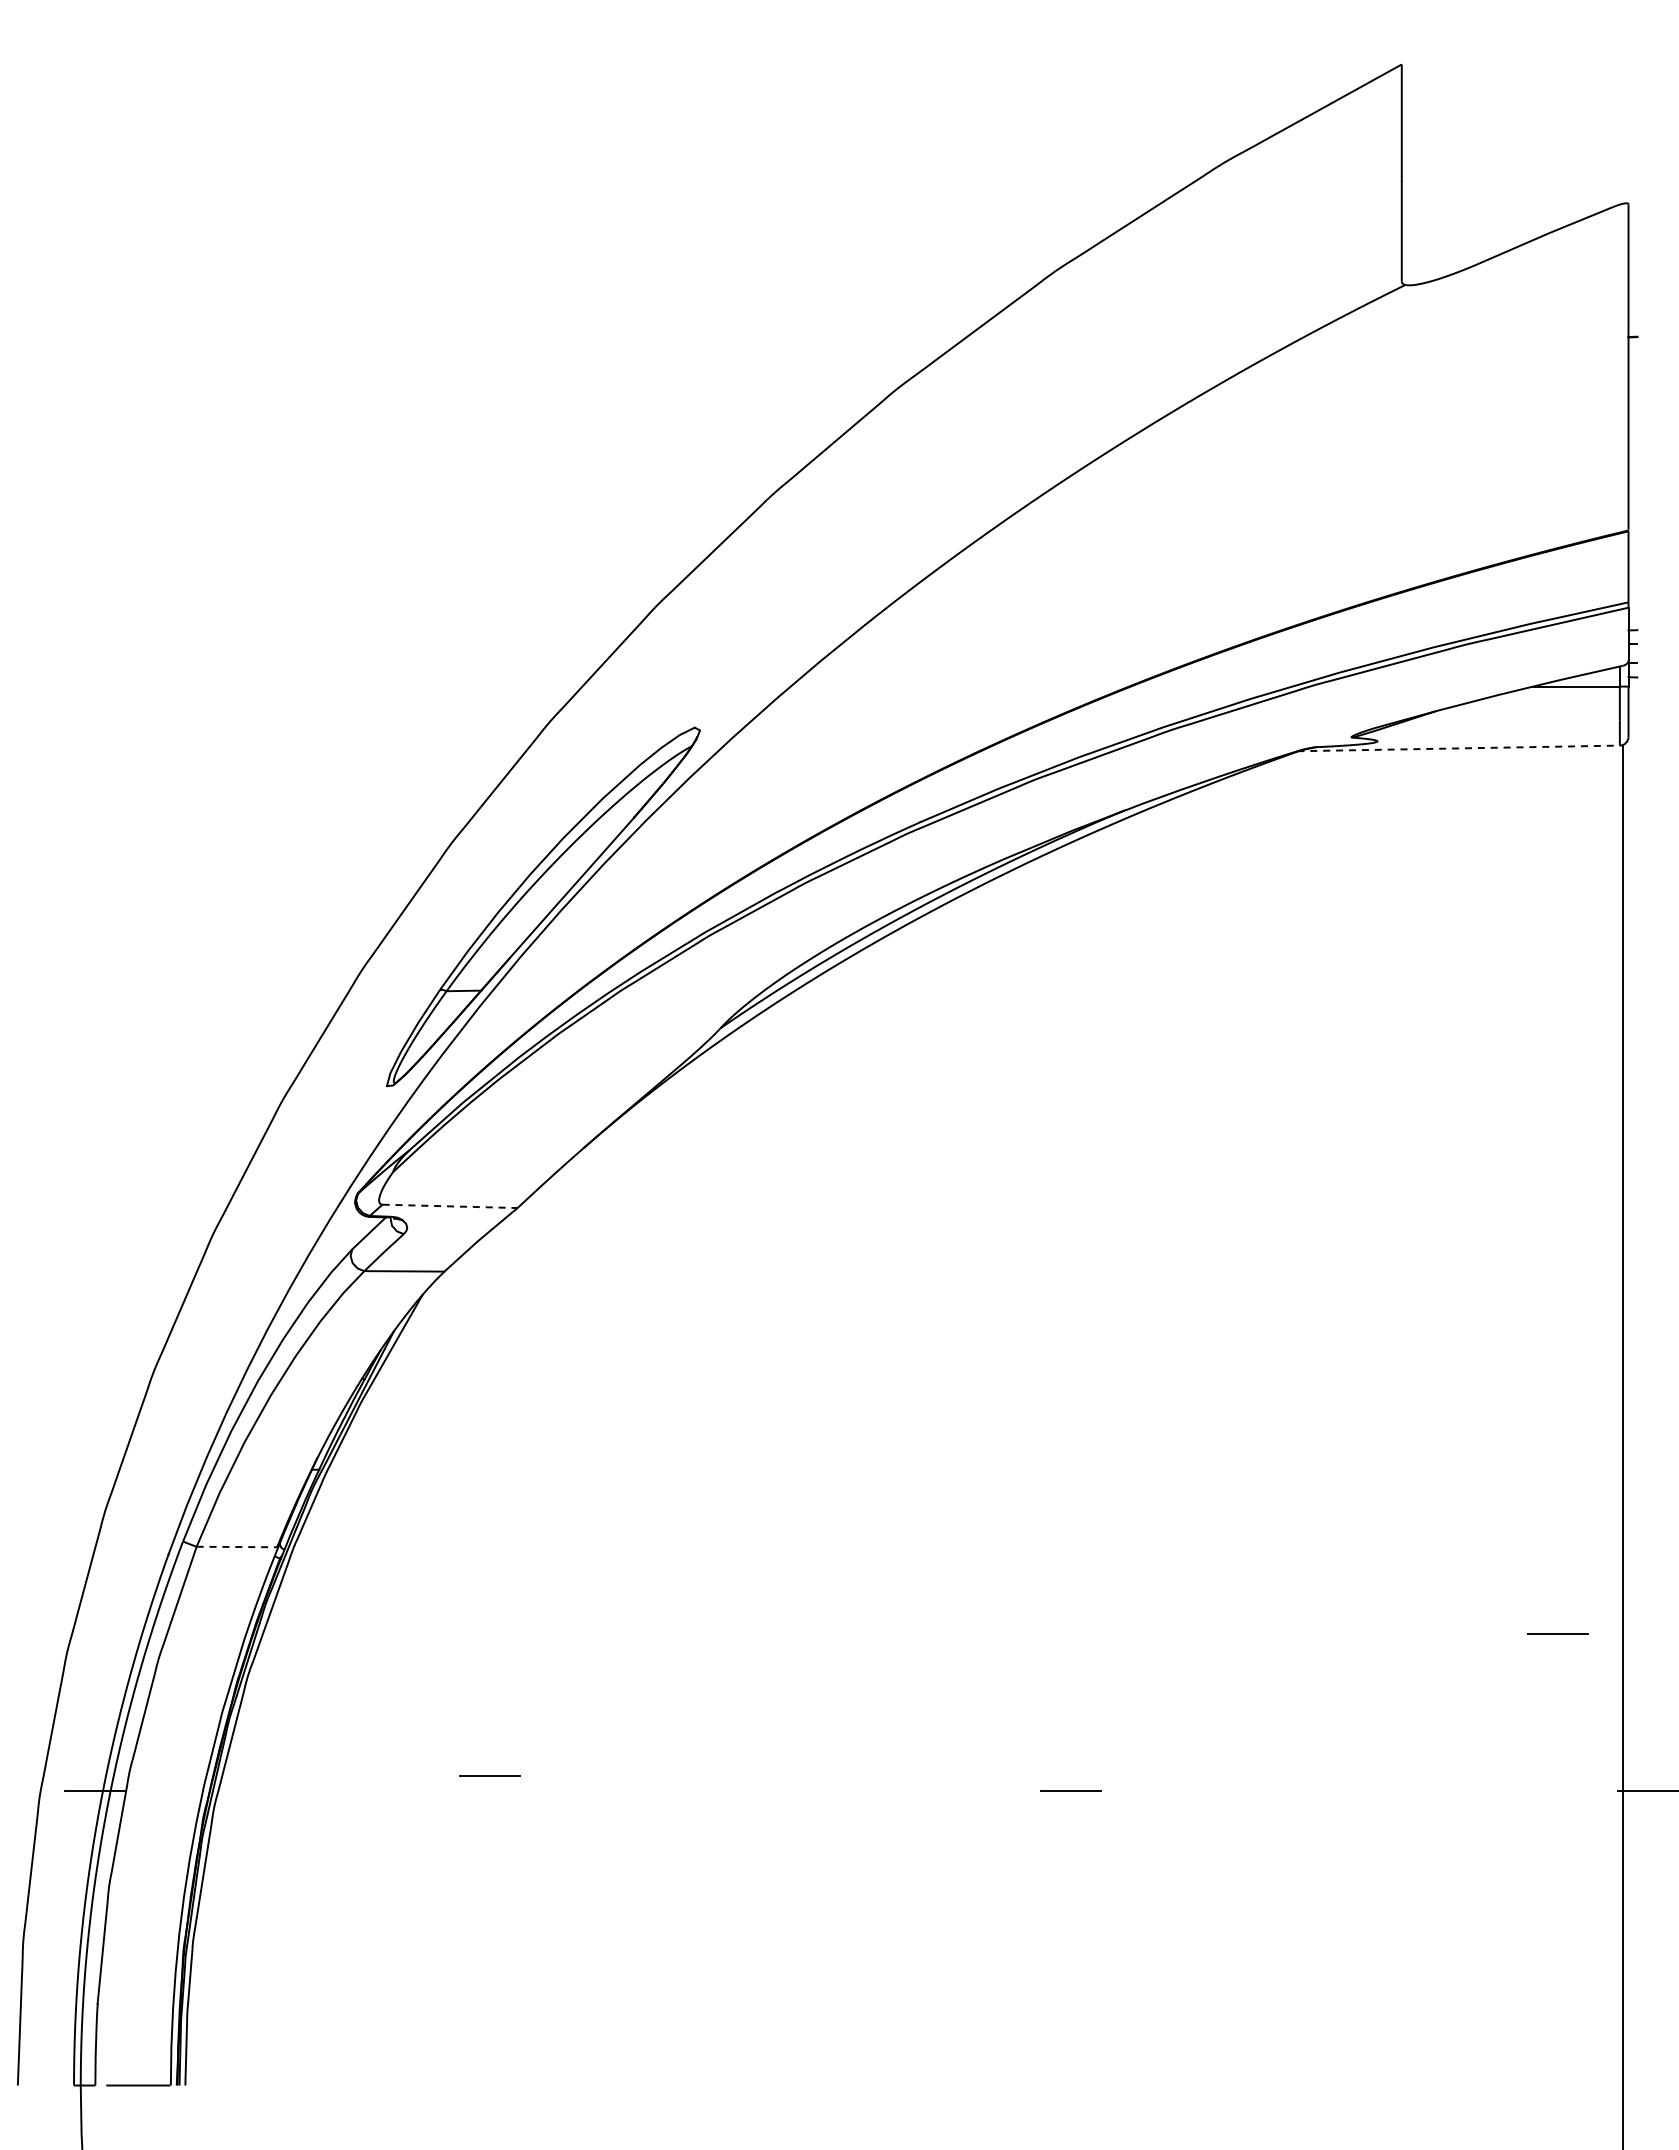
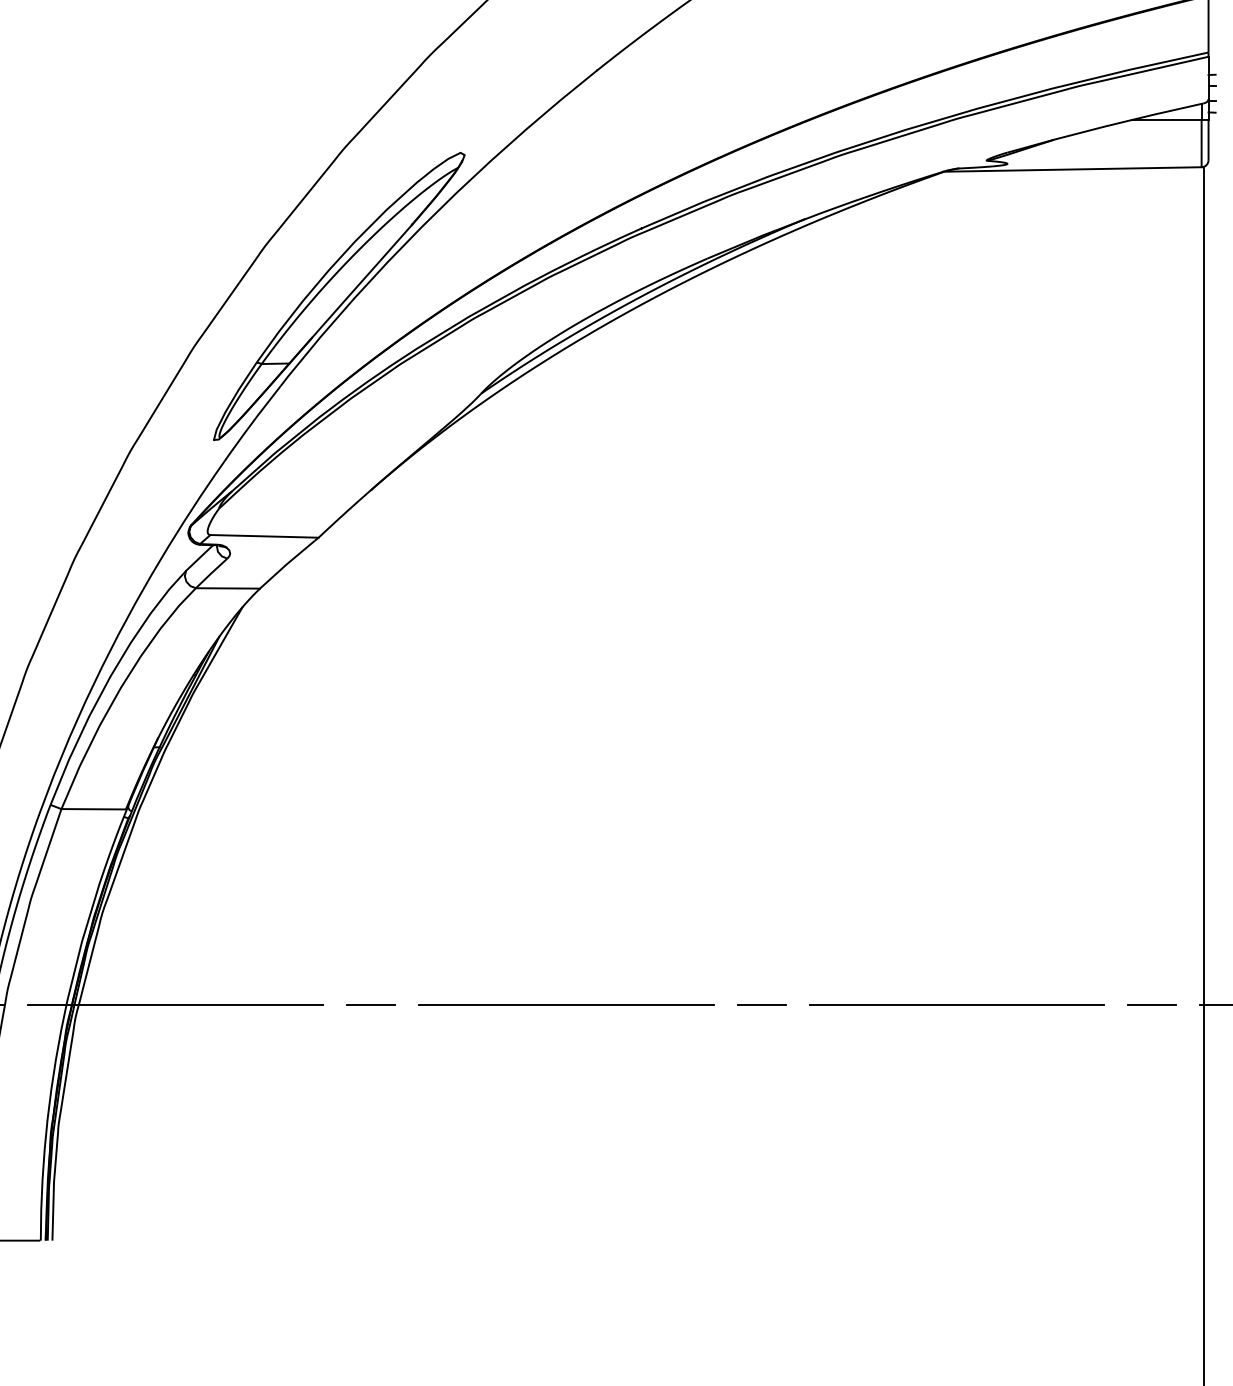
line: (1459, 748) -> (1073, 169), dashed -> solid
line: (450, 1206) -> (264, 536), dashed -> solid
line: (237, 1547) -> (94, 809), dashed -> solid
line: (1557, 1633) -> (1151, 1004), moved
line: (489, 1775) -> (370, 1004), moved
line: (826, 1790) -> (566, 1004), added
line: (1314, 1790) -> (956, 1004), added
line: (338, 1791) -> (175, 1005), added

